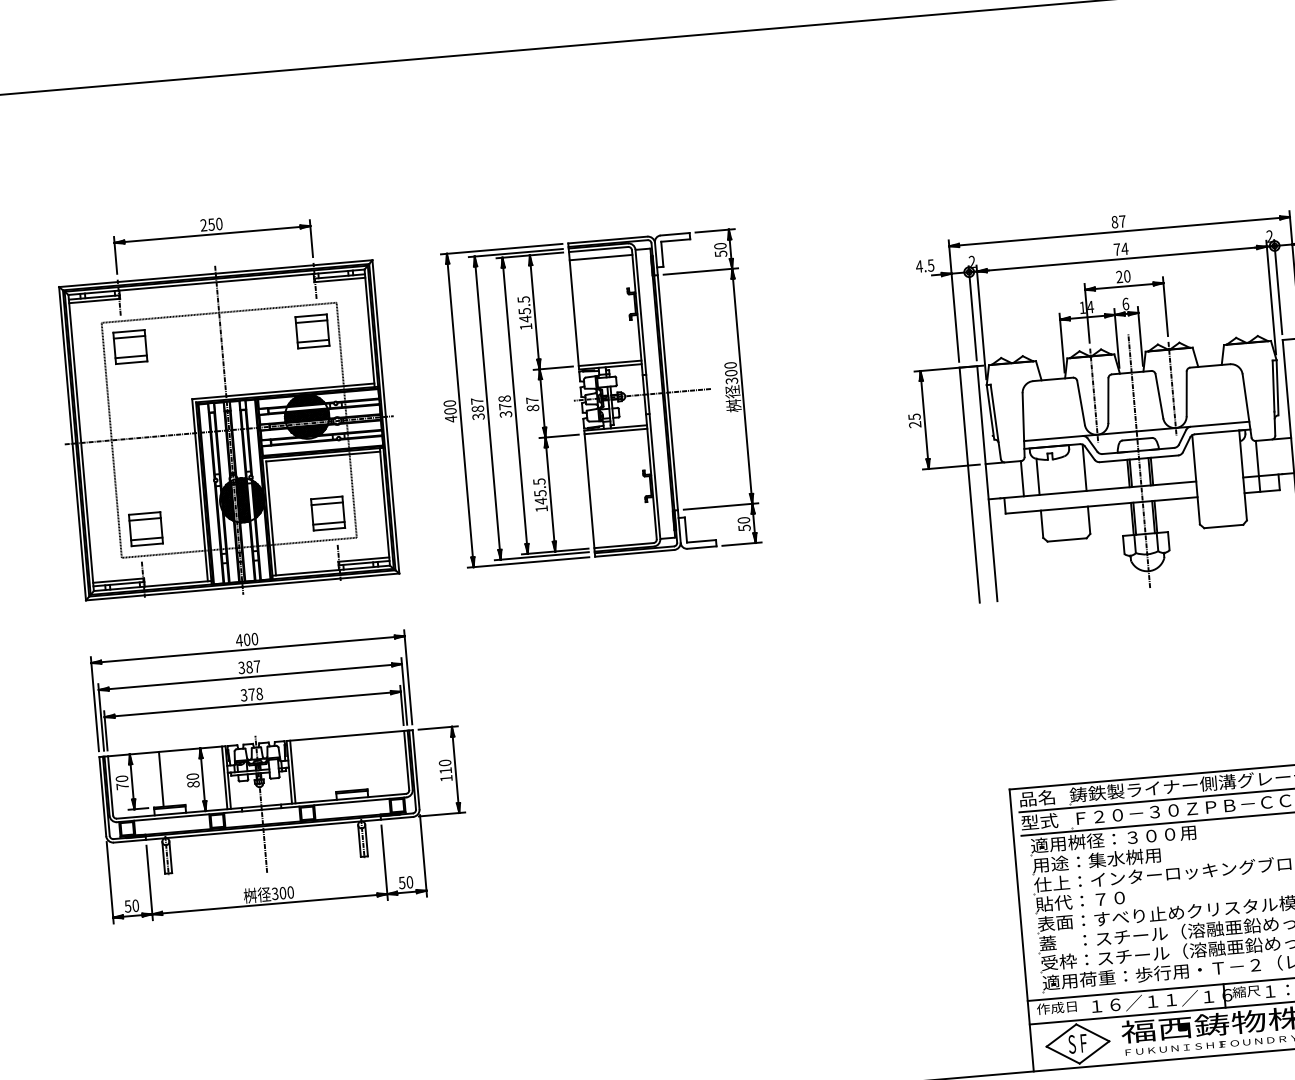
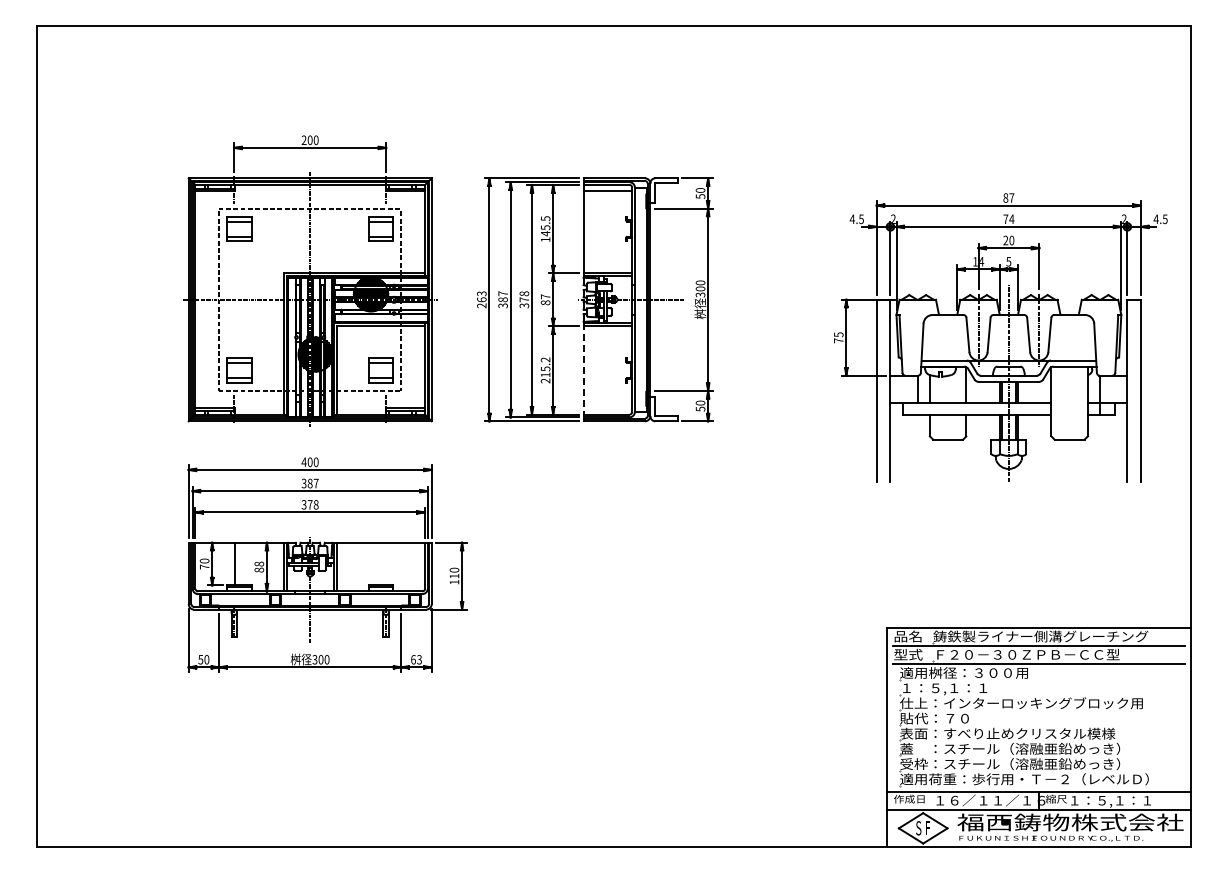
text: (210, 223) -> (309, 139), 250 -> 200
text: (1125, 303) -> (1008, 261), 6 -> 5
text: (450, 410) -> (481, 299), 400 -> 263
text: (914, 424) -> (838, 340), 25 -> 75
line: (589, 491) -> (583, 370), solid -> dashed
text: (540, 495) -> (545, 370), 145.5 -> 215.2
text: (192, 775) -> (259, 563), 80 -> 88
text: (1096, 860) -> (949, 688), 用途：集水桝用 -> １：５,１：１
text: (406, 882) -> (416, 659), 50 -> 63

